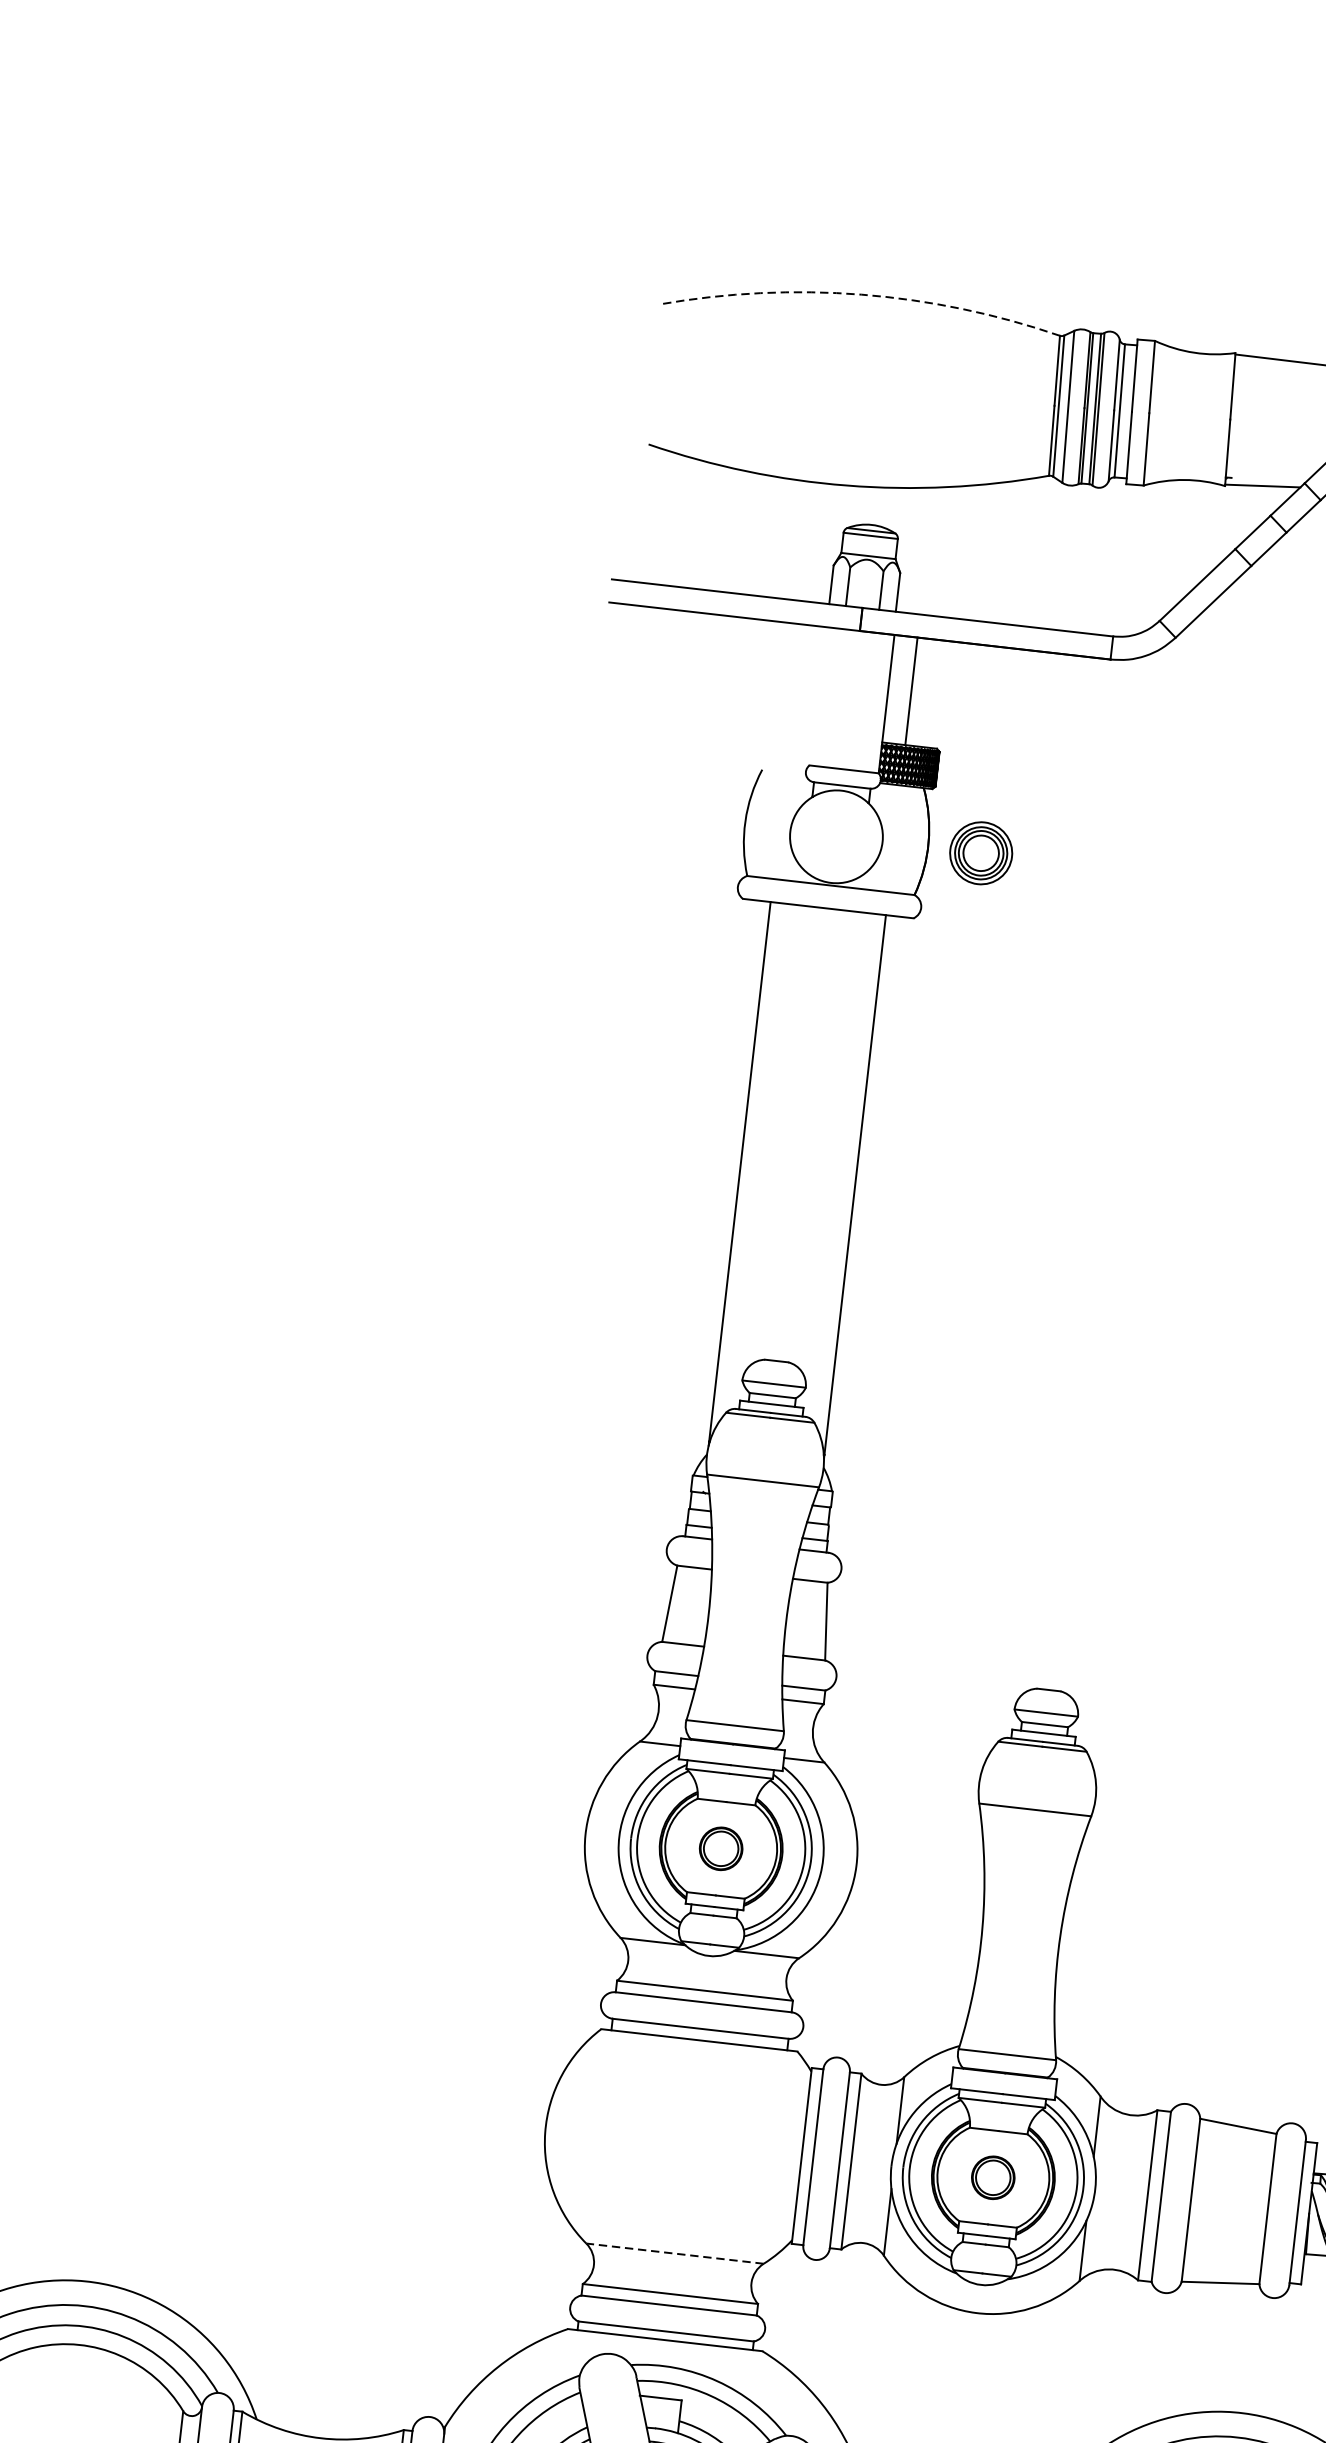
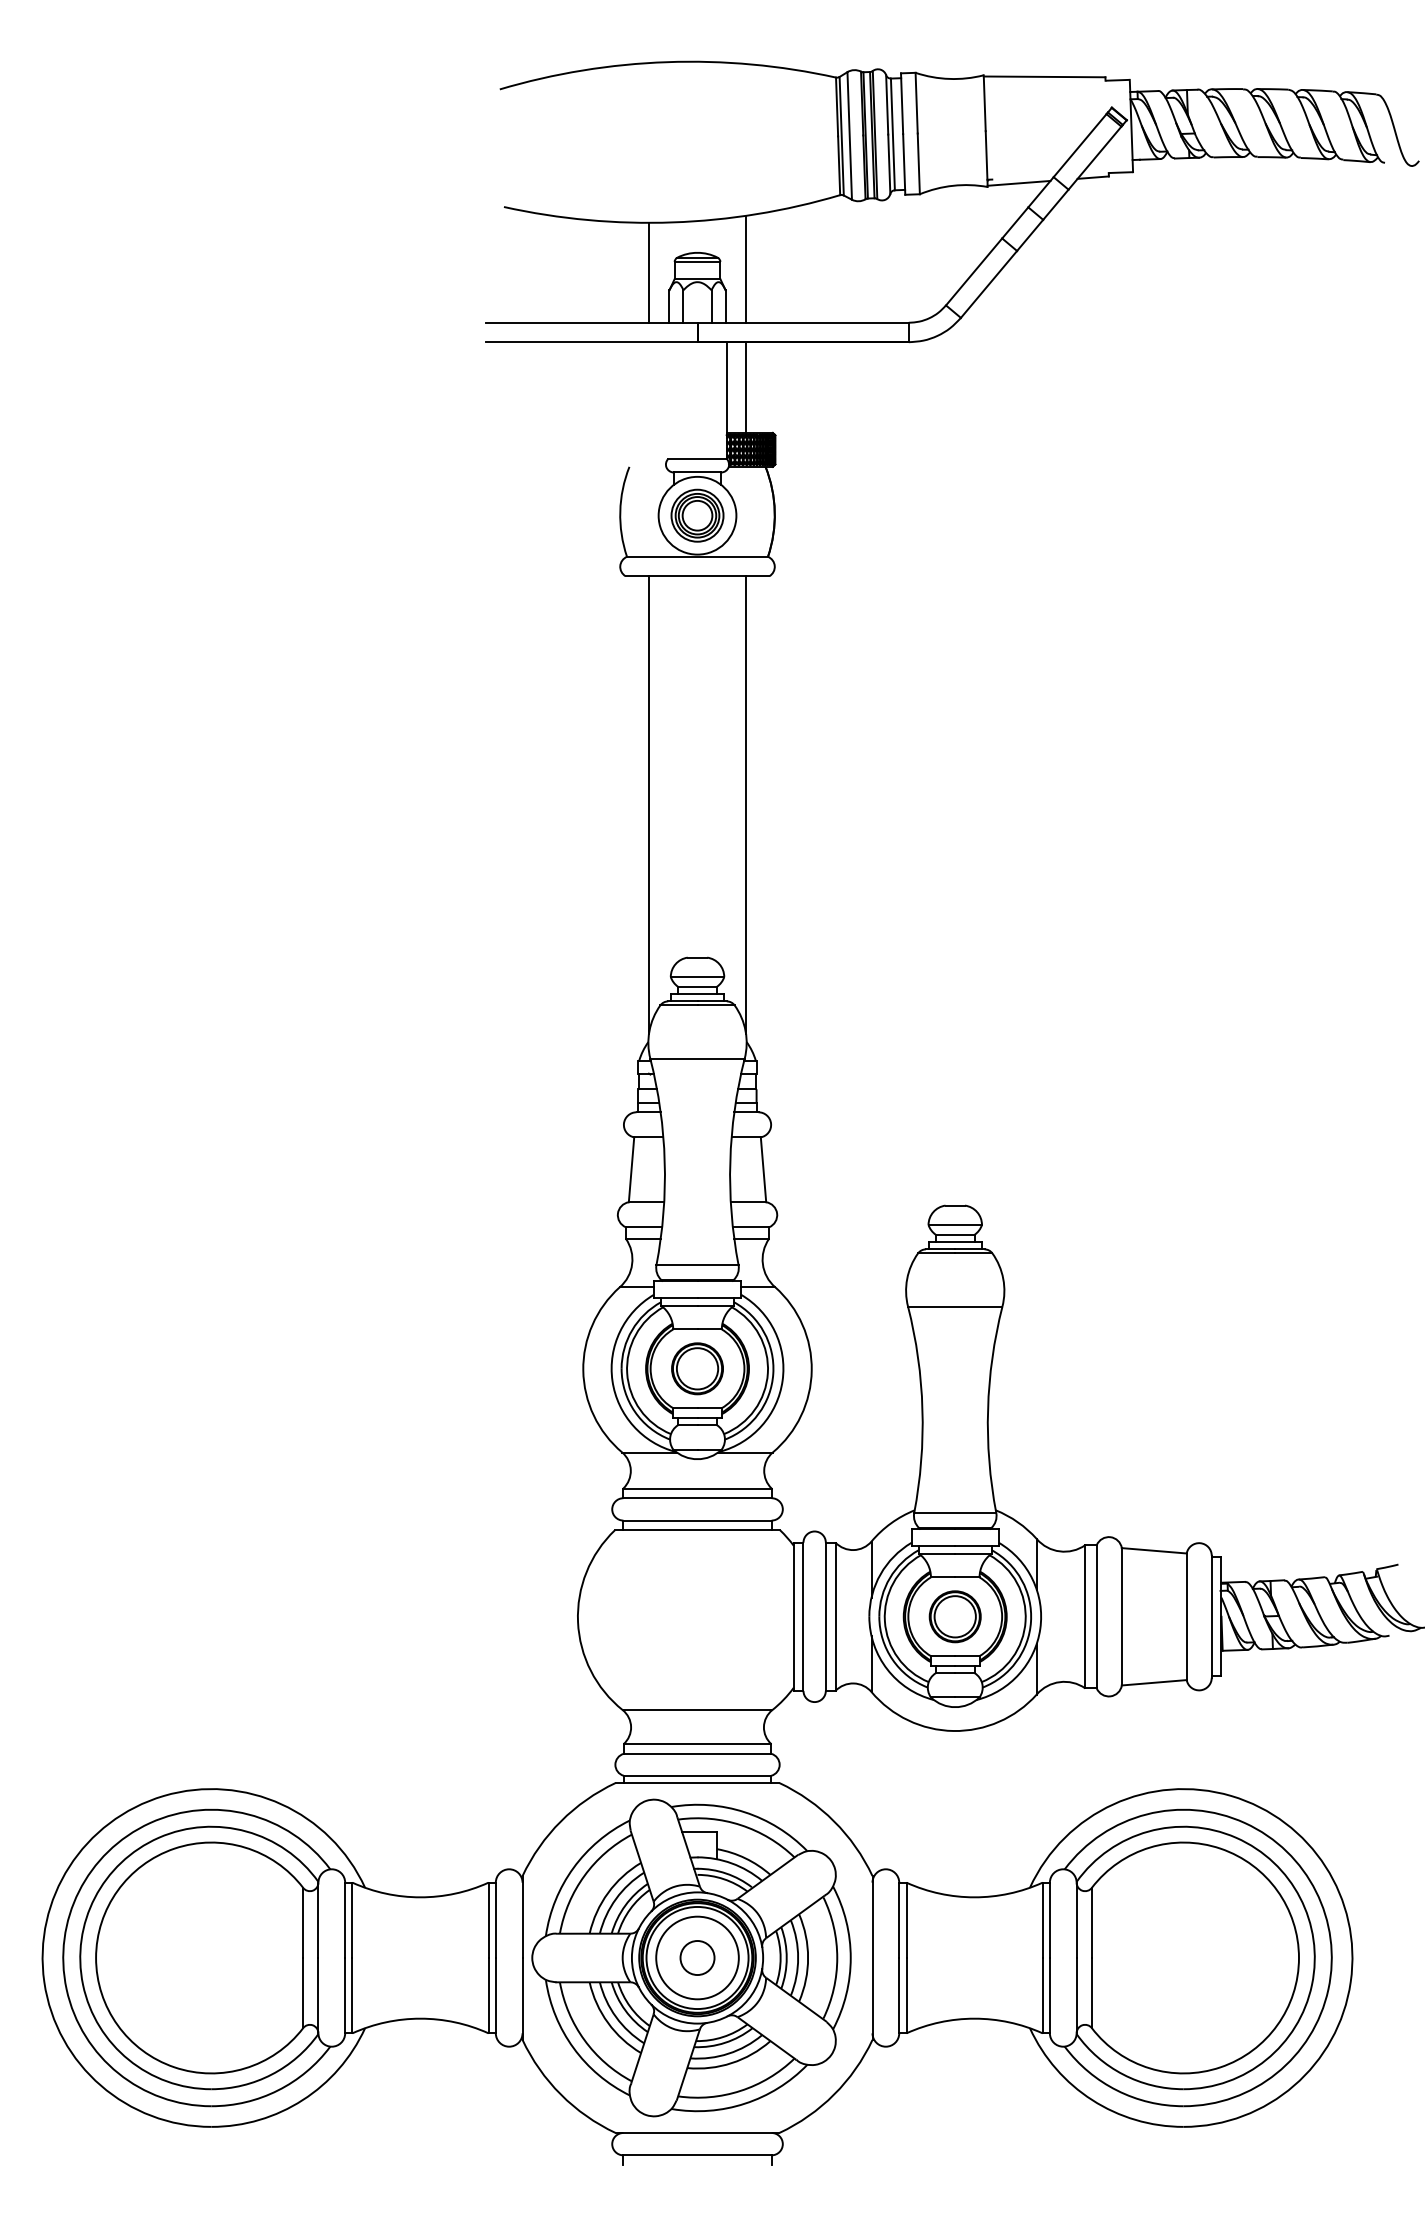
arc: (862, 295) -> (667, 62), dashed -> solid
line: (811, 541) -> (648, 272), added
line: (927, 550) -> (746, 268), added
part: (981, 853) -> (697, 515), moved
part: (721, 1848) -> (697, 1368), size x1.43
part: (992, 2177) -> (954, 1616), size x1.43
line: (674, 2254) -> (697, 1710), dashed -> solid

